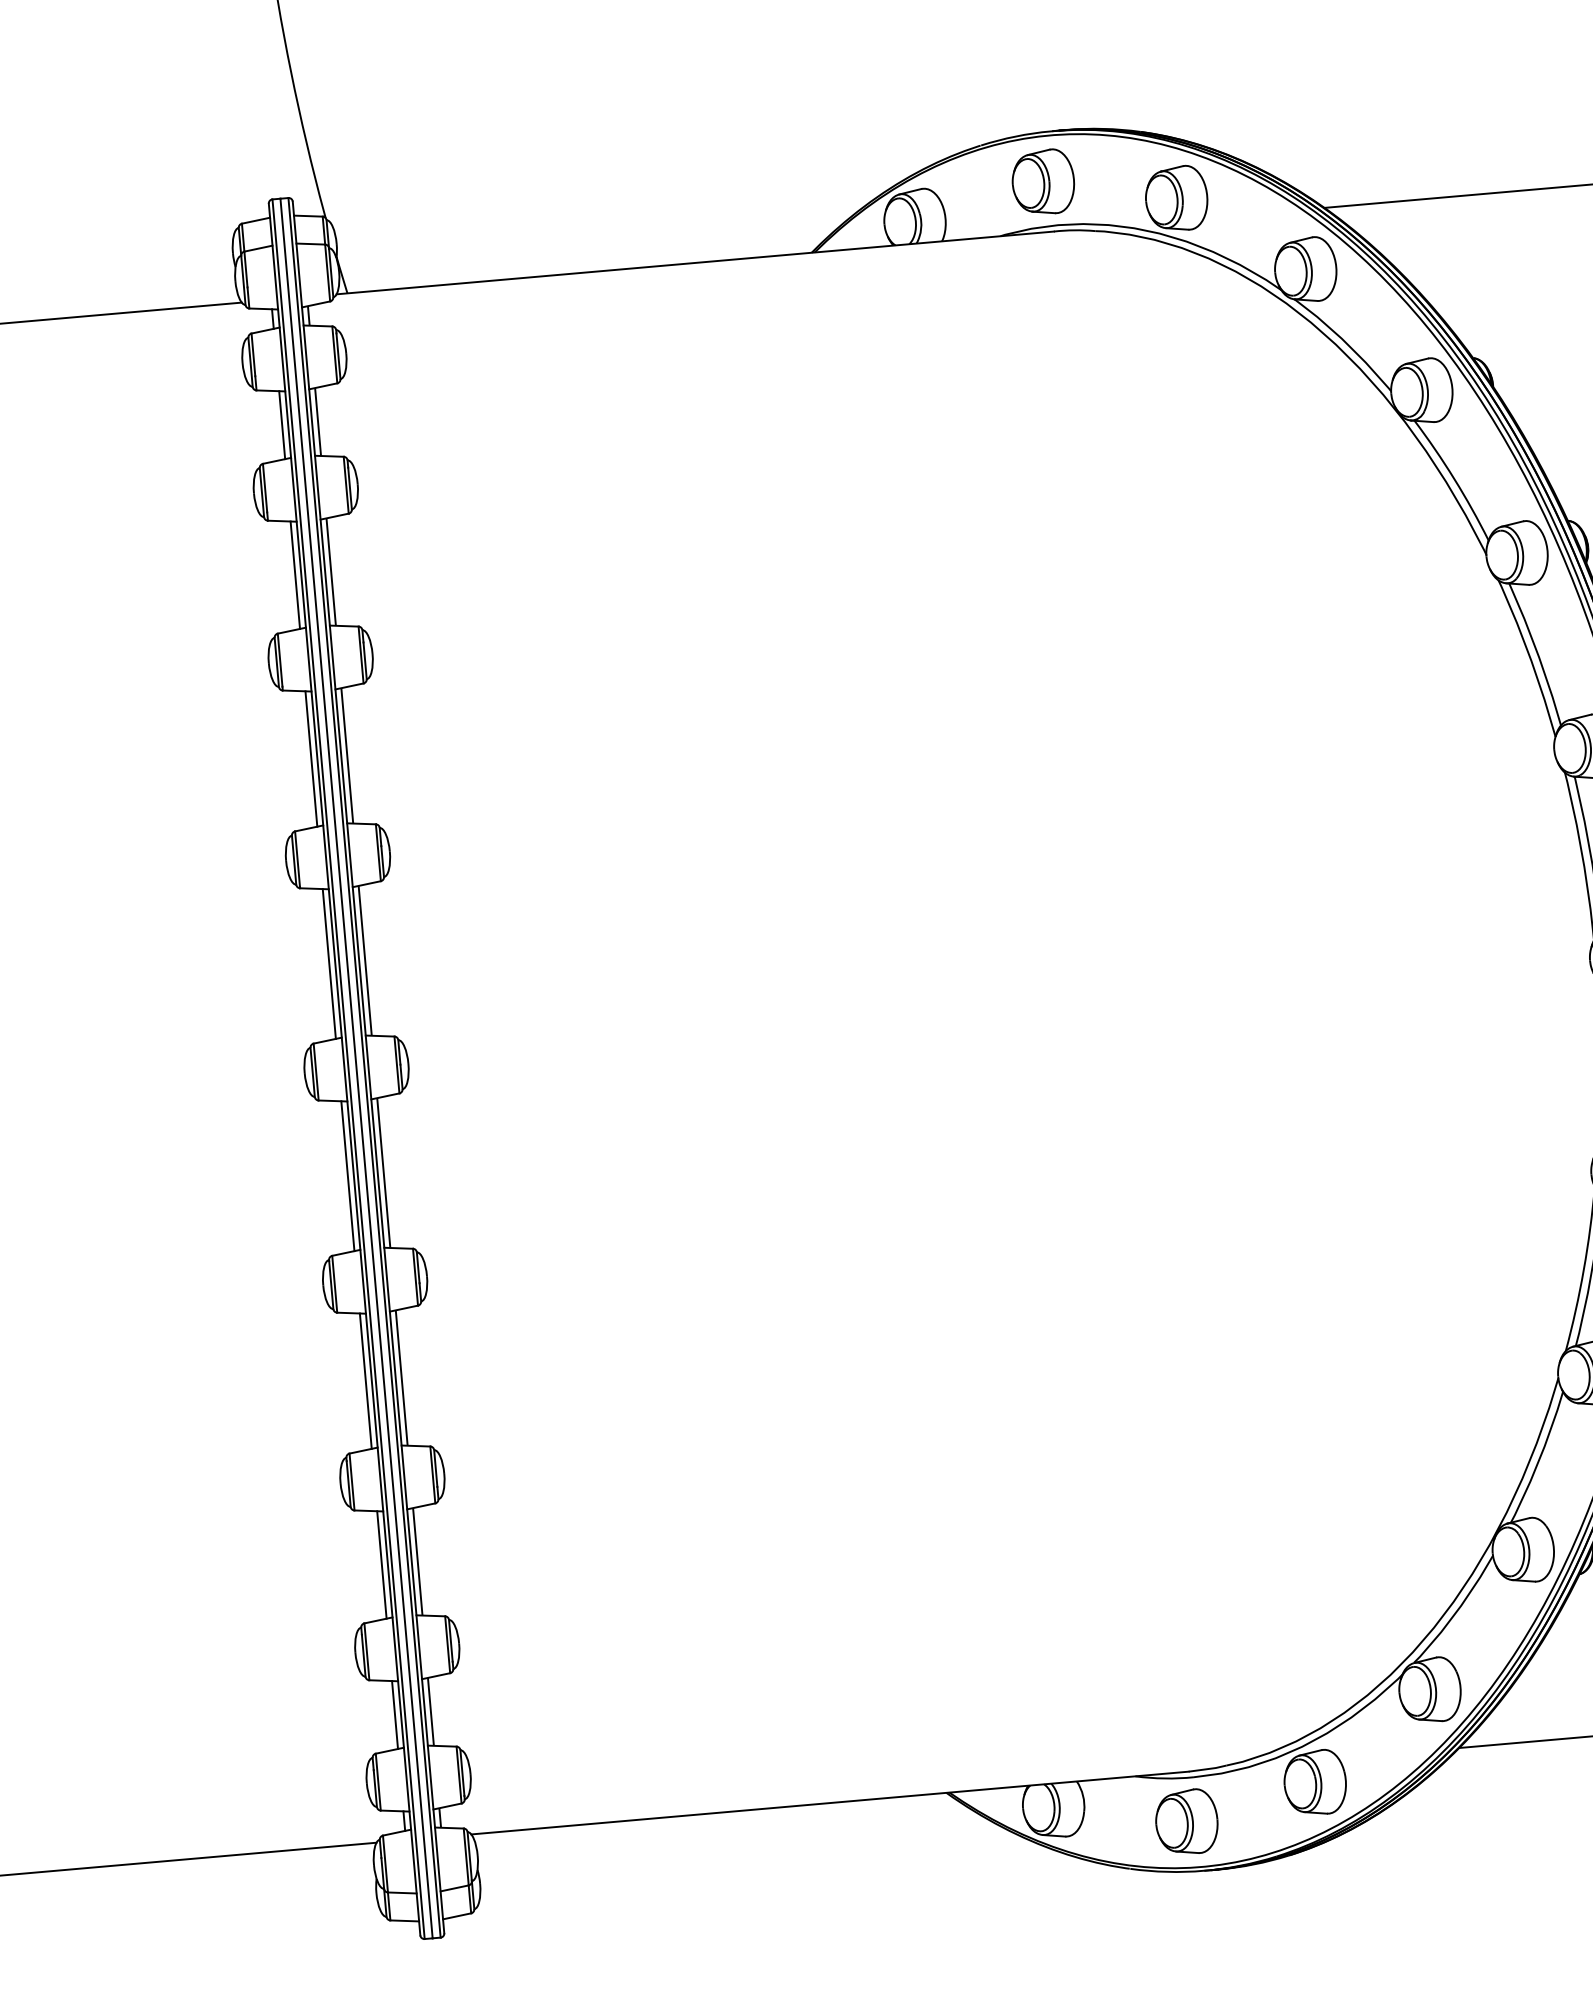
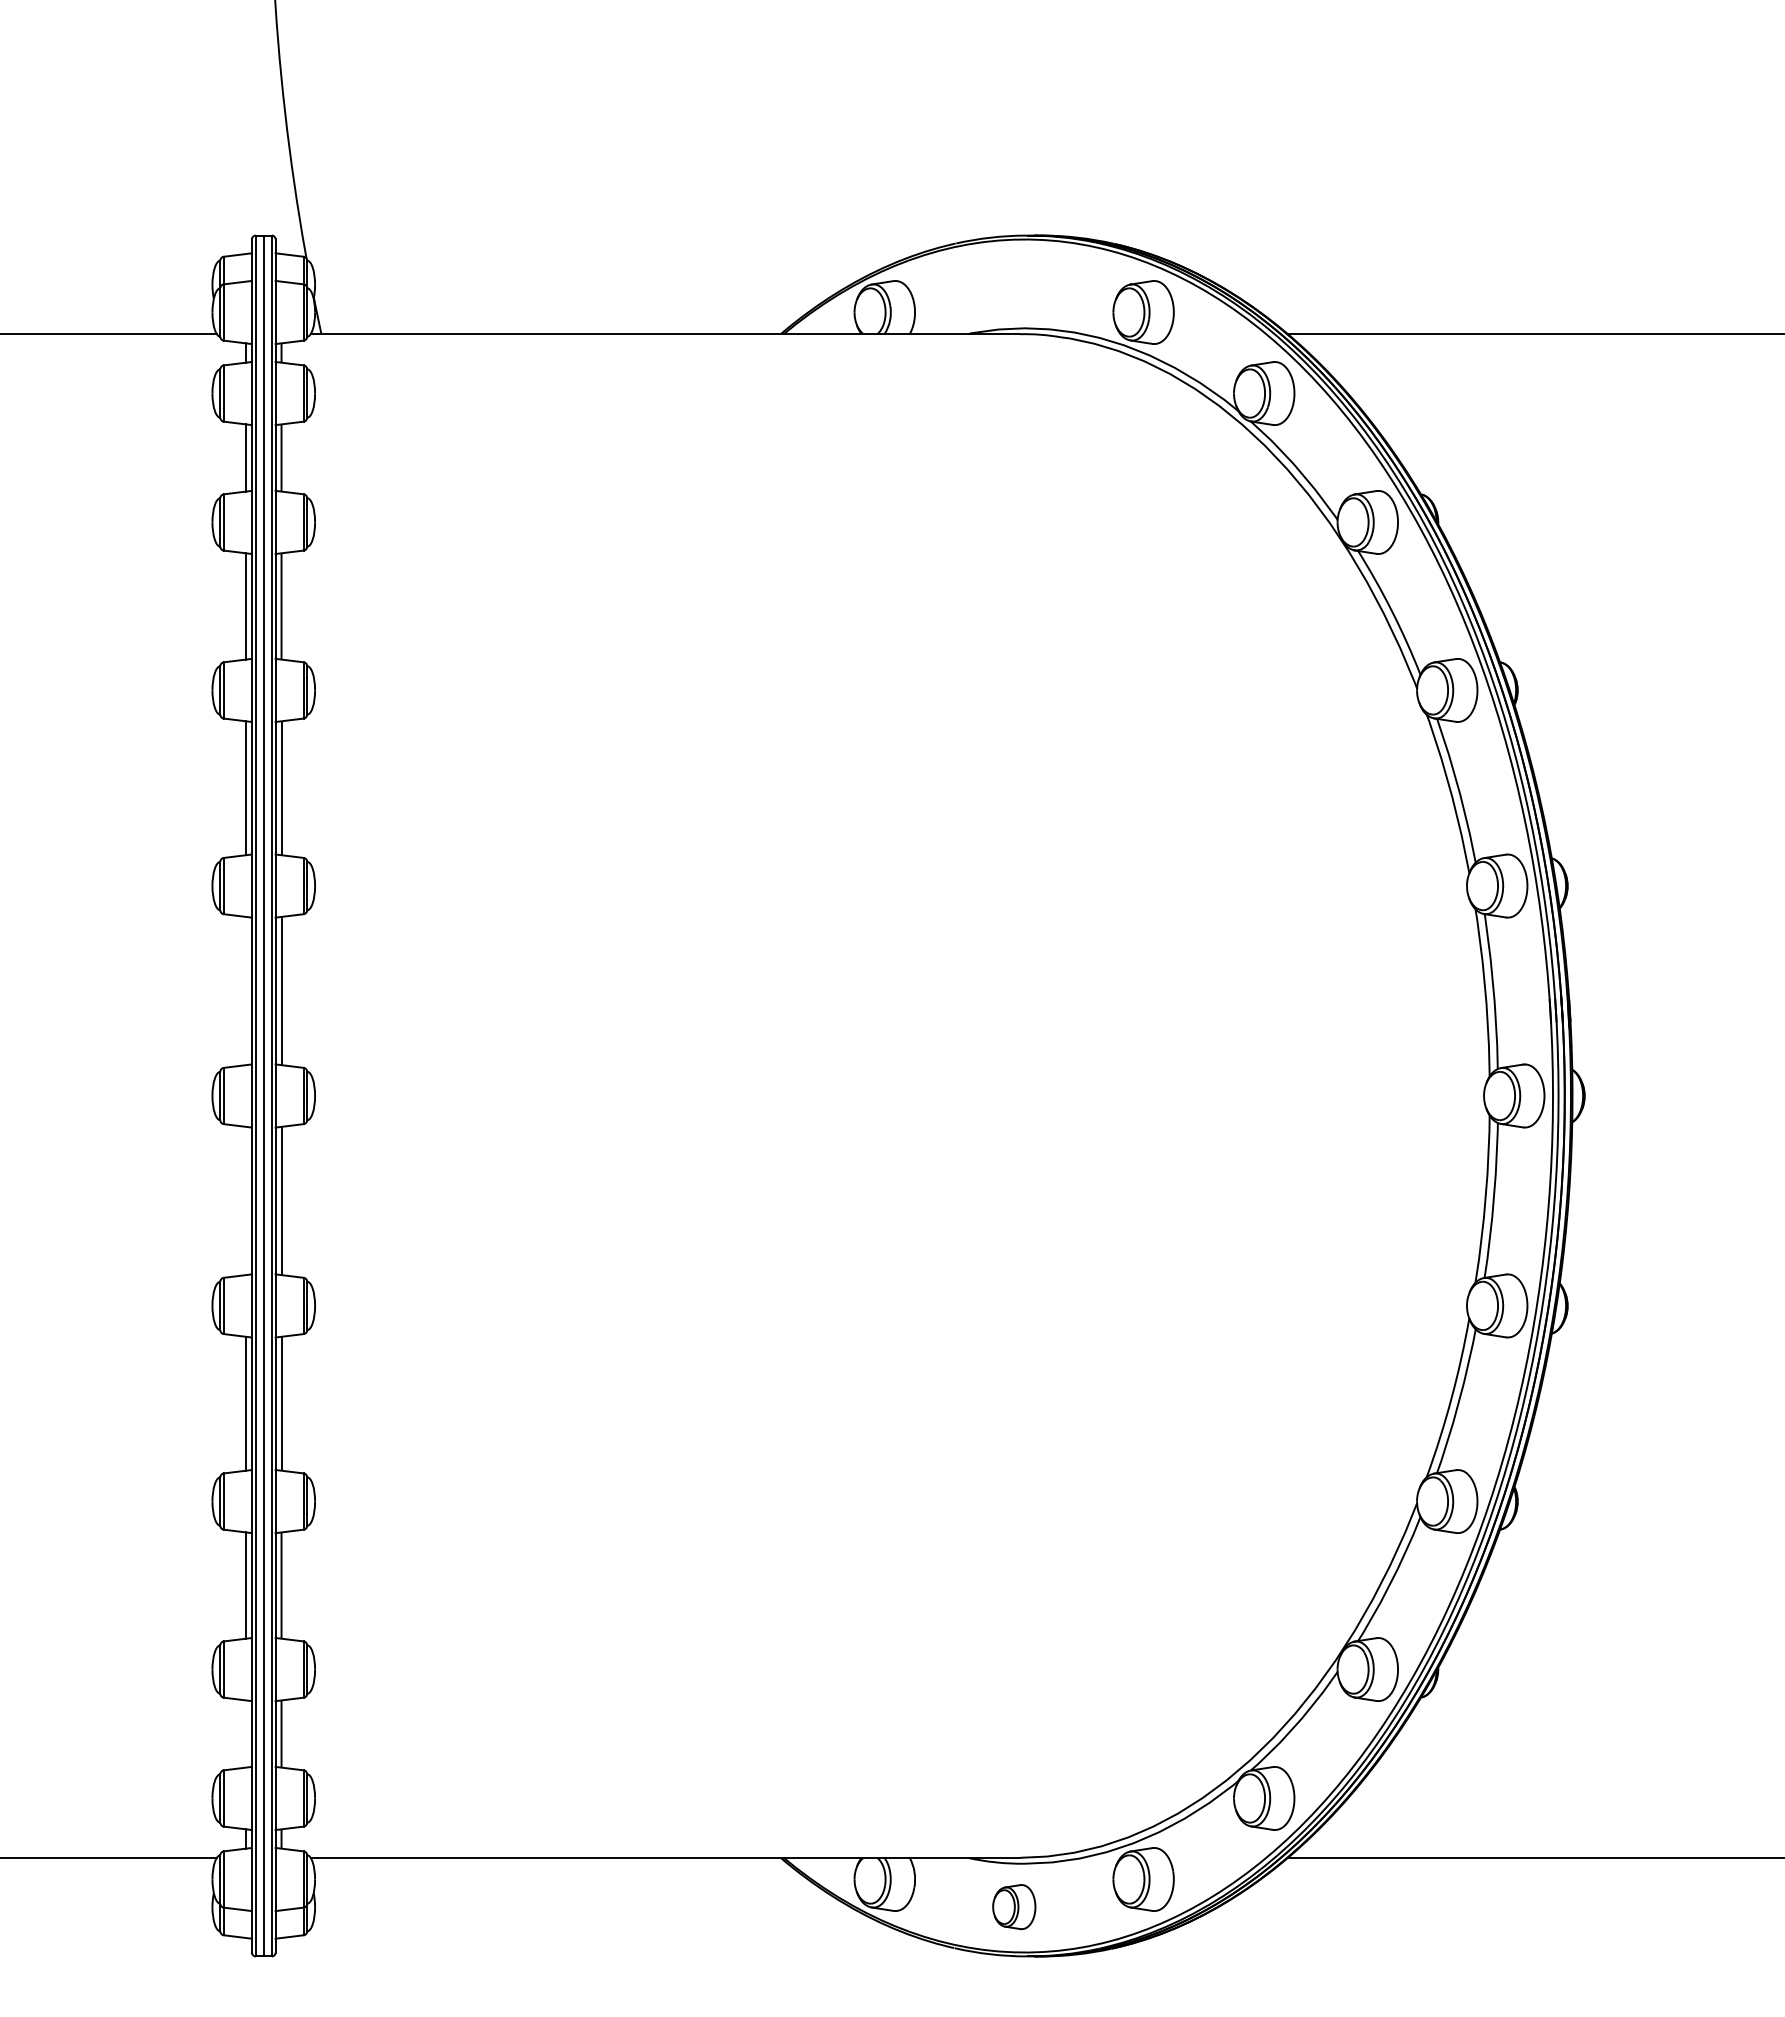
part: (1043, 181) -> (1014, 284), removed
line: (329, 963) -> (246, 990), removed
line: (348, 1175) -> (246, 1200), removed
line: (395, 1714) -> (246, 1733), removed
part: (1187, 1821) -> (1014, 1906), size x0.7

